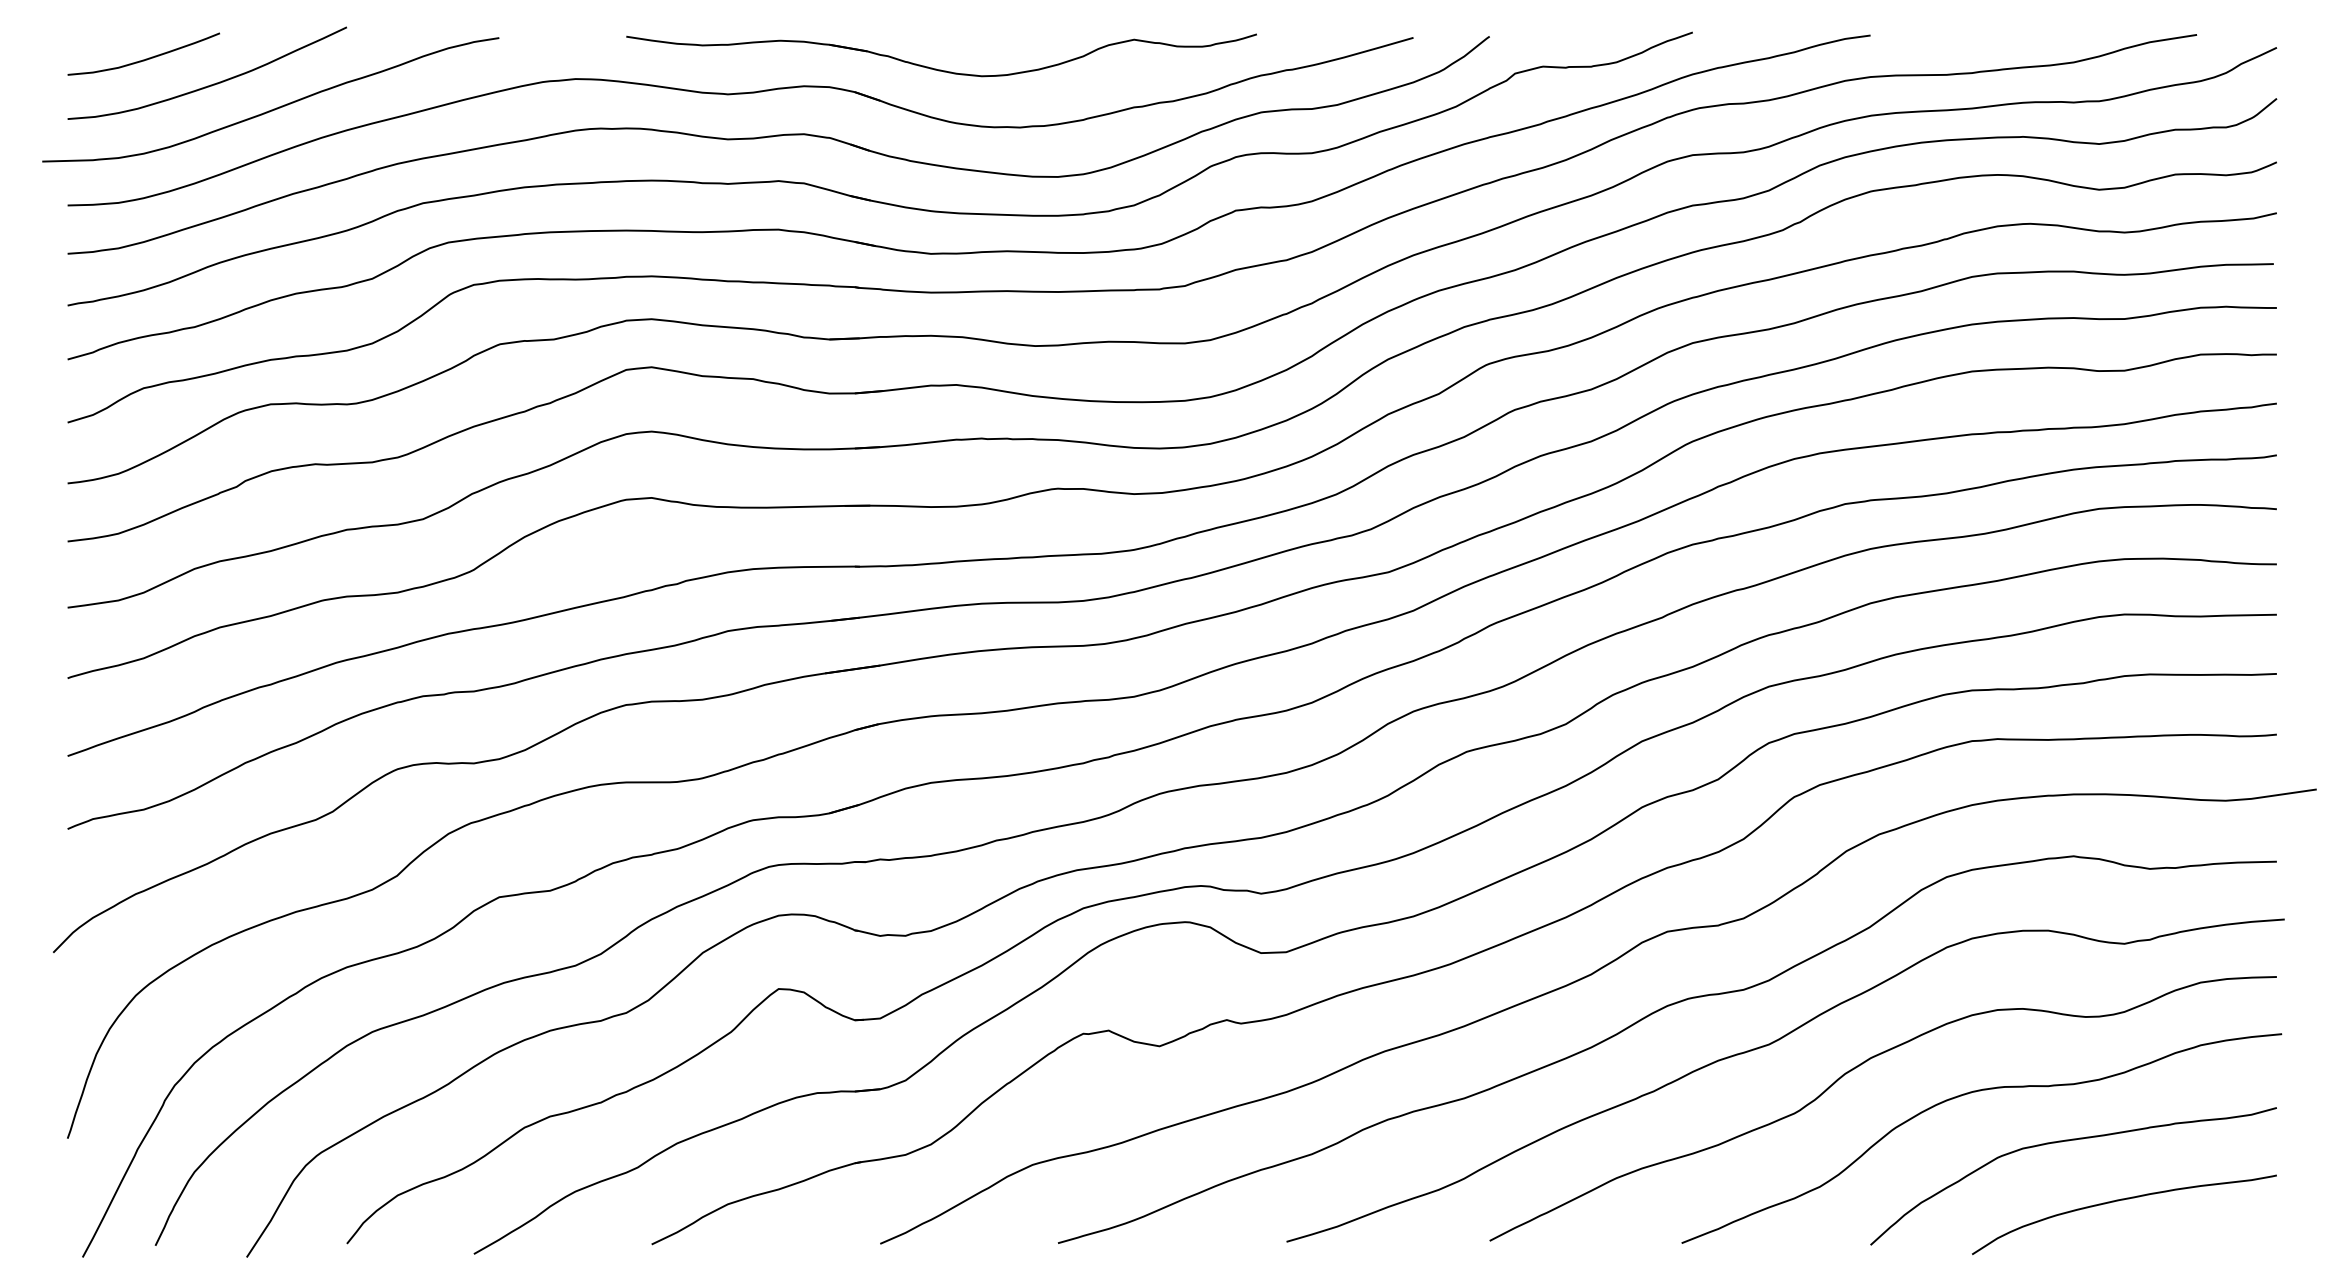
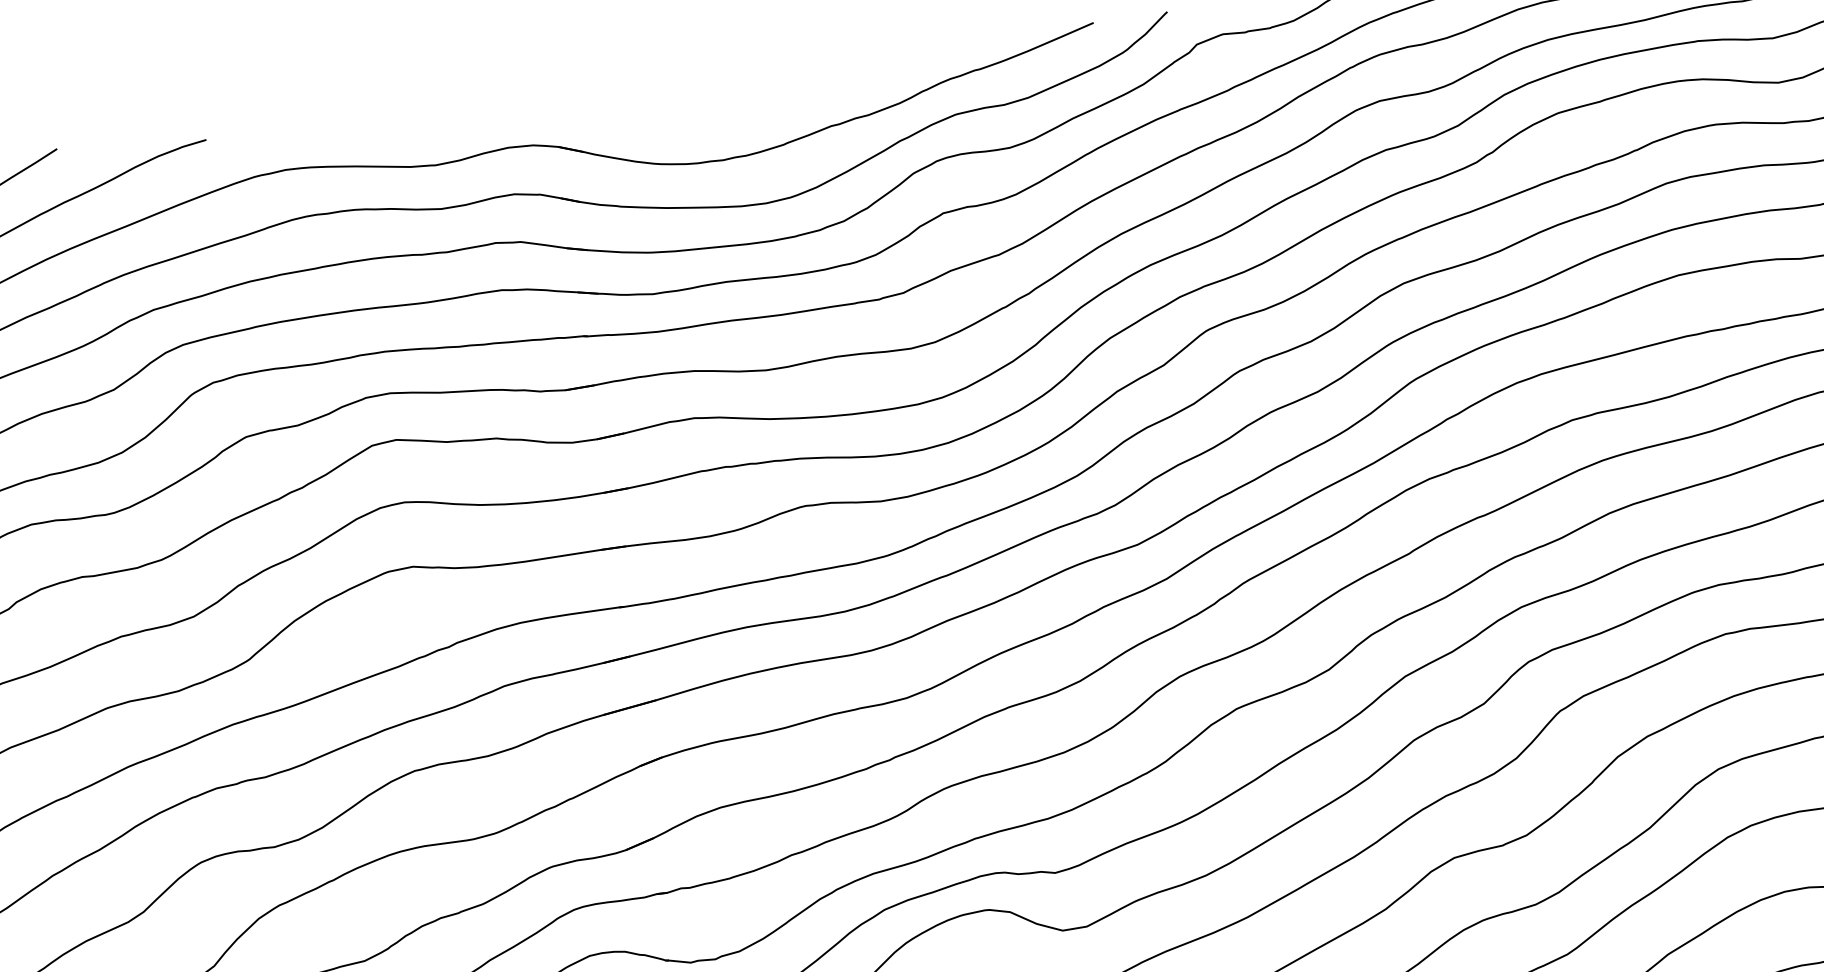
part: (936, 68) -> (634, 113), removed

